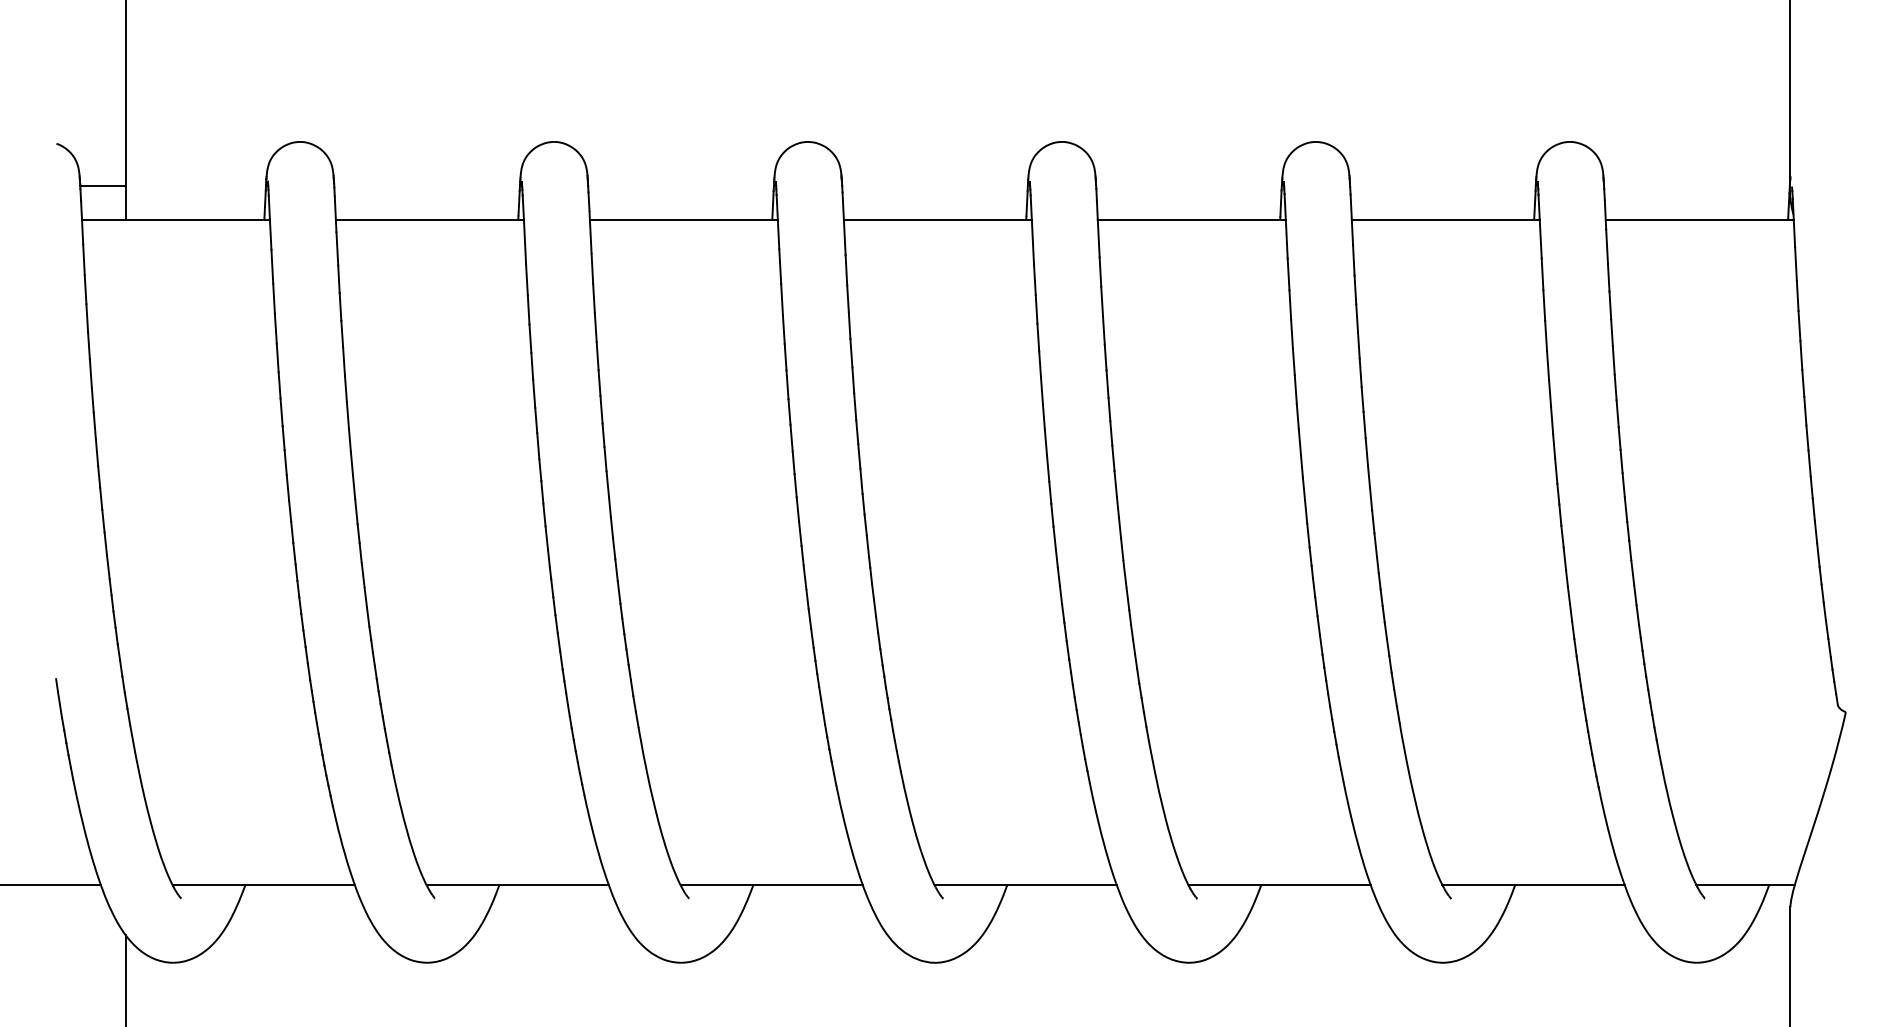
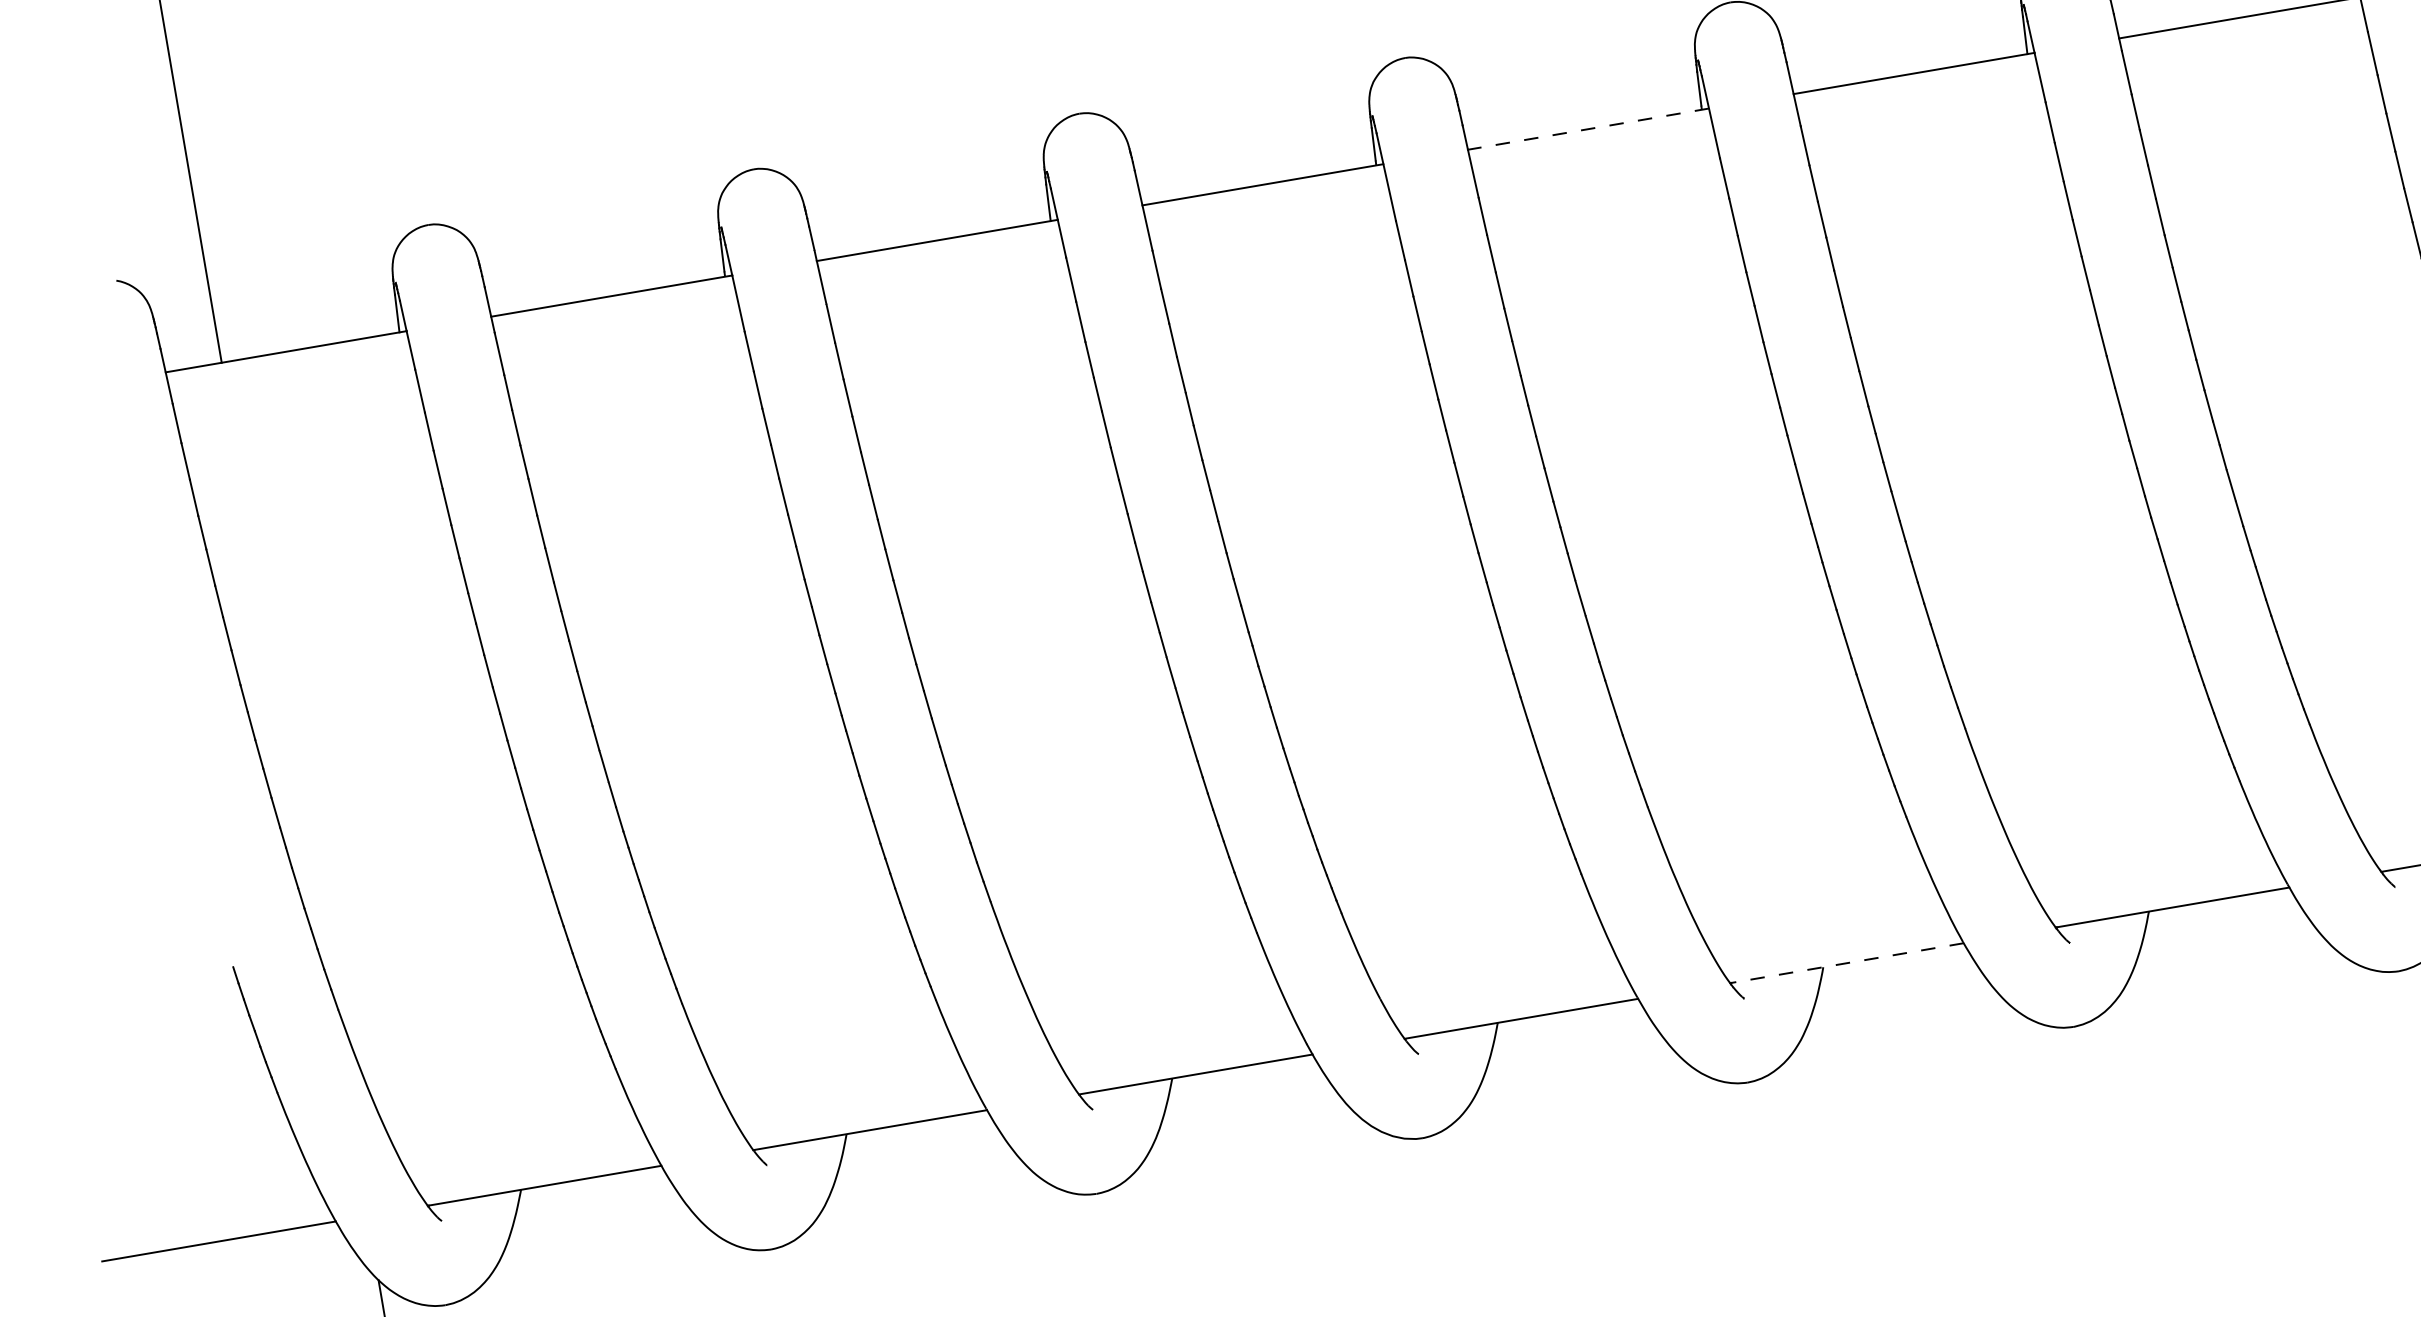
line: (102, 186) -> (184, 325), removed
line: (1191, 219) -> (1588, 129), solid -> dashed
line: (1279, 885) -> (1846, 963), solid -> dashed

